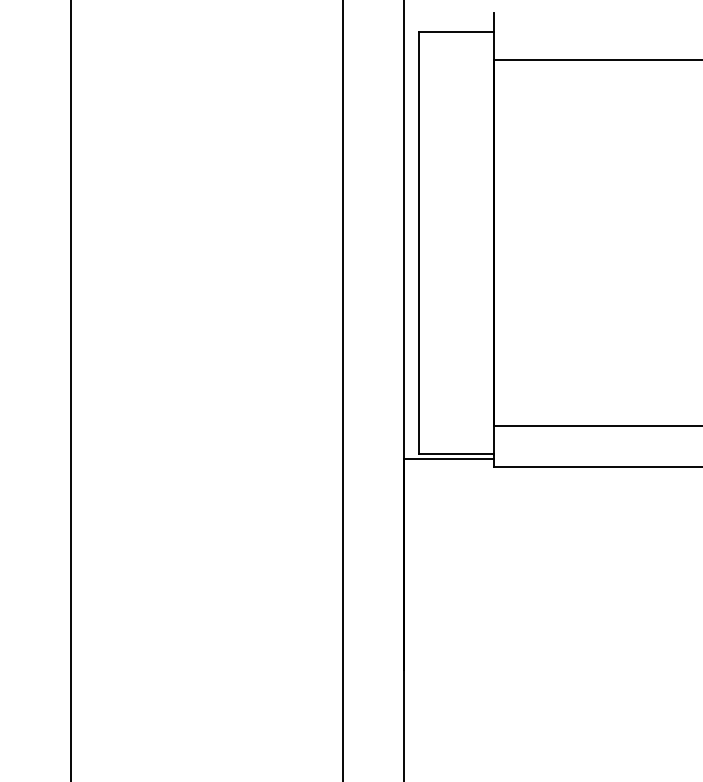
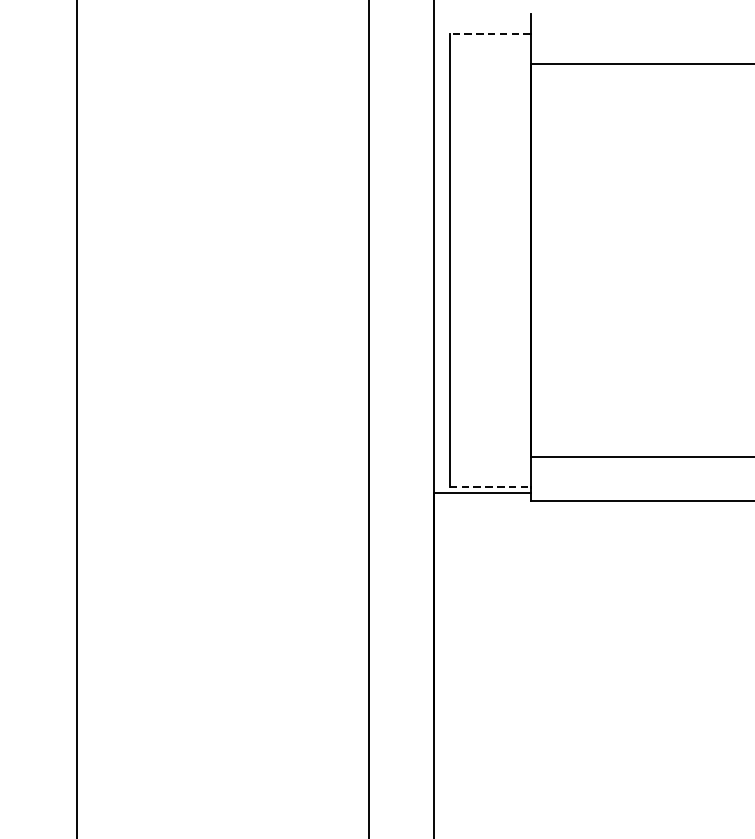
line: (456, 32) -> (490, 34), solid -> dashed
line: (456, 454) -> (490, 487), solid -> dashed

